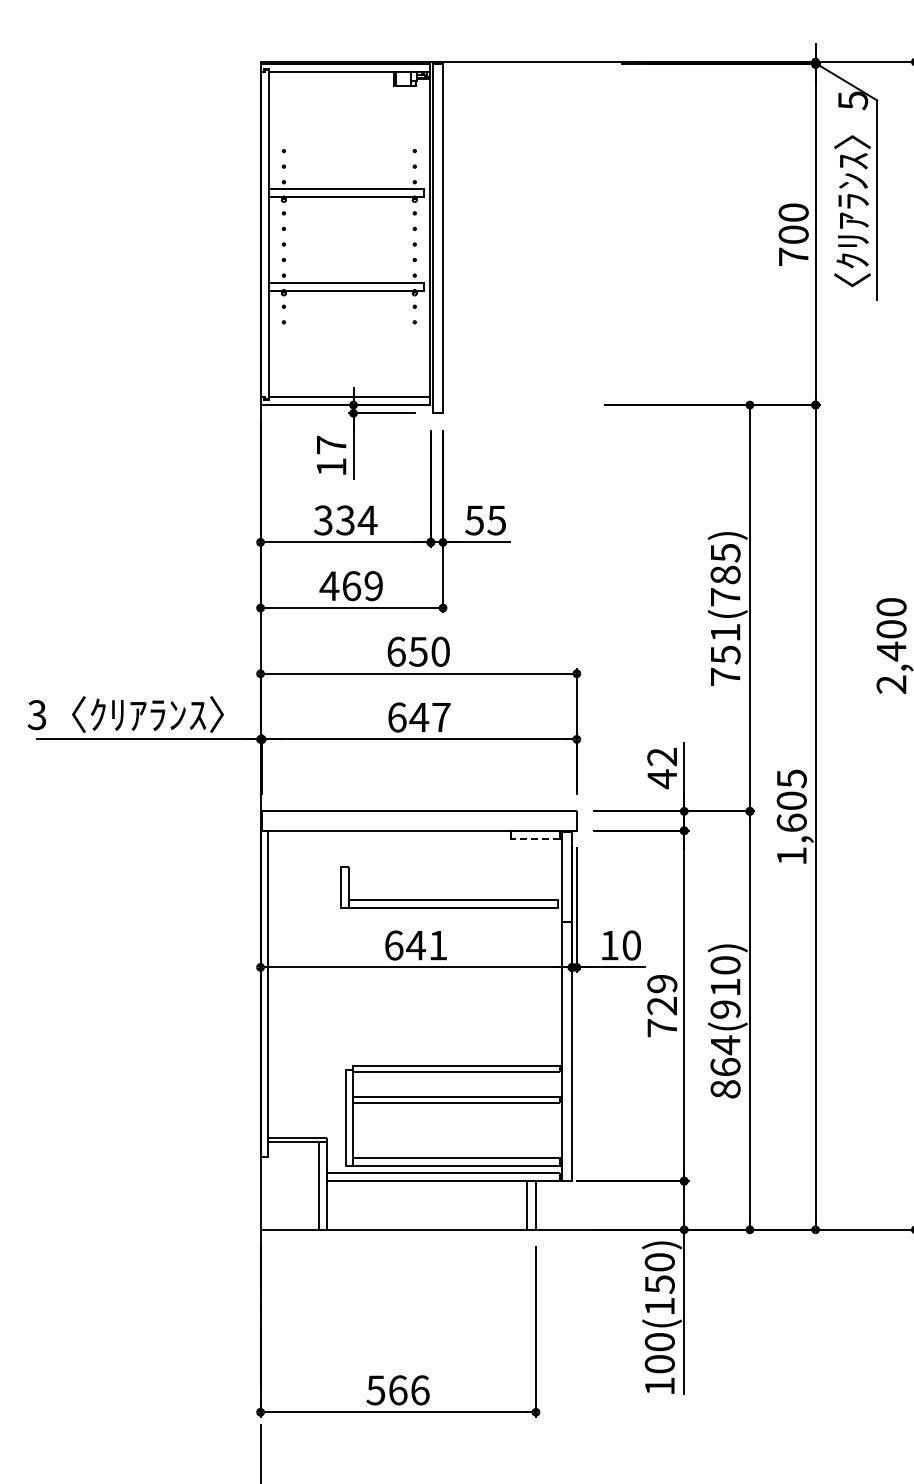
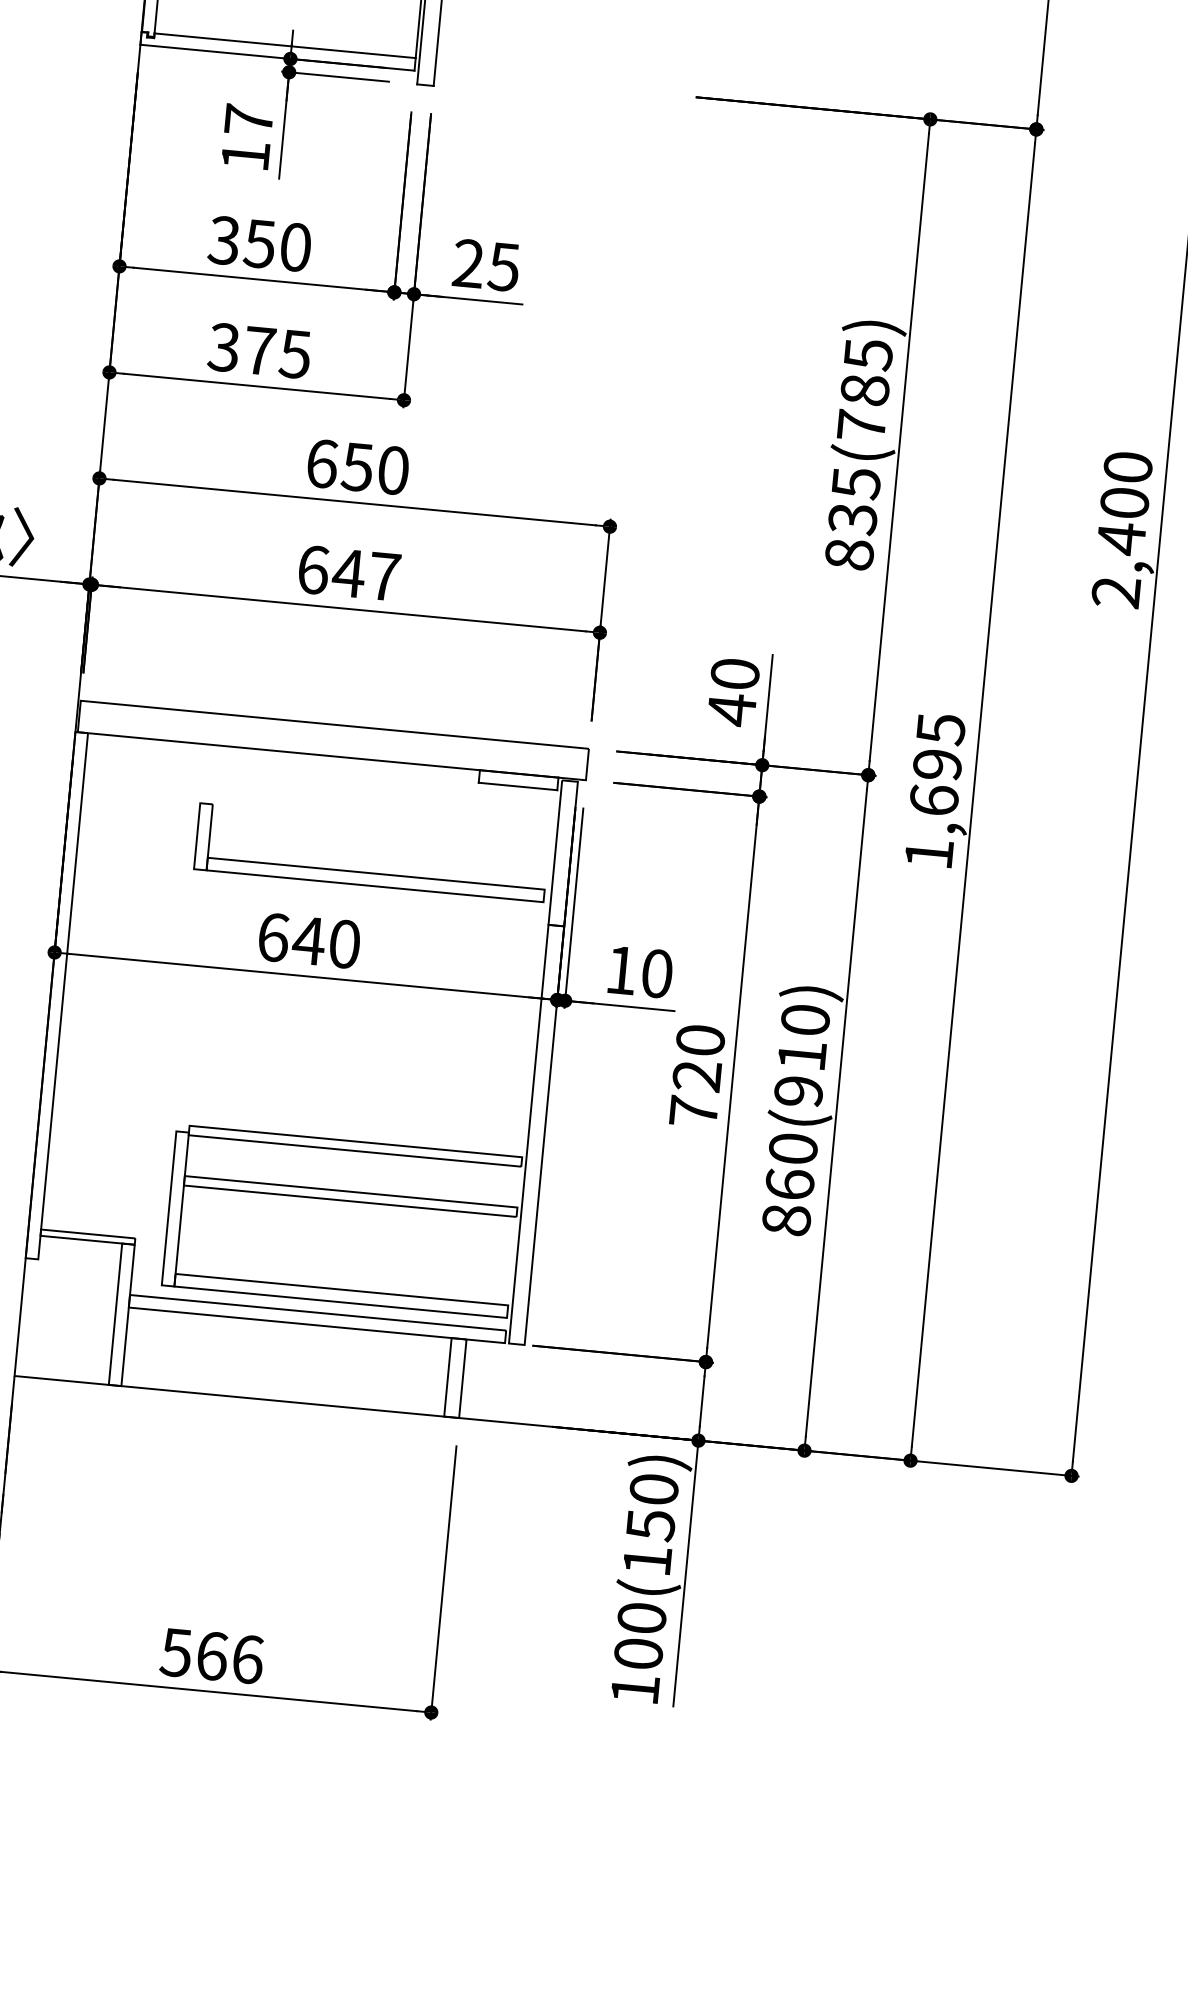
text: (356, 520) -> (277, 245), 334 -> 350
text: (474, 520) -> (468, 263), 55 -> 25
text: (350, 586) -> (257, 351), 469 -> 375
text: (725, 654) -> (852, 518), 751(785) -> 835(785)
text: (662, 756) -> (735, 673), 42 -> 40
text: (791, 800) -> (937, 764), 1,605 -> 1,695
line: (534, 838) -> (516, 786), dashed -> solid
text: (438, 945) -> (345, 944), 641 -> 640
text: (662, 983) -> (700, 1039), 729 -> 720
text: (725, 1045) -> (793, 1149), 864(910) -> 860(910)

